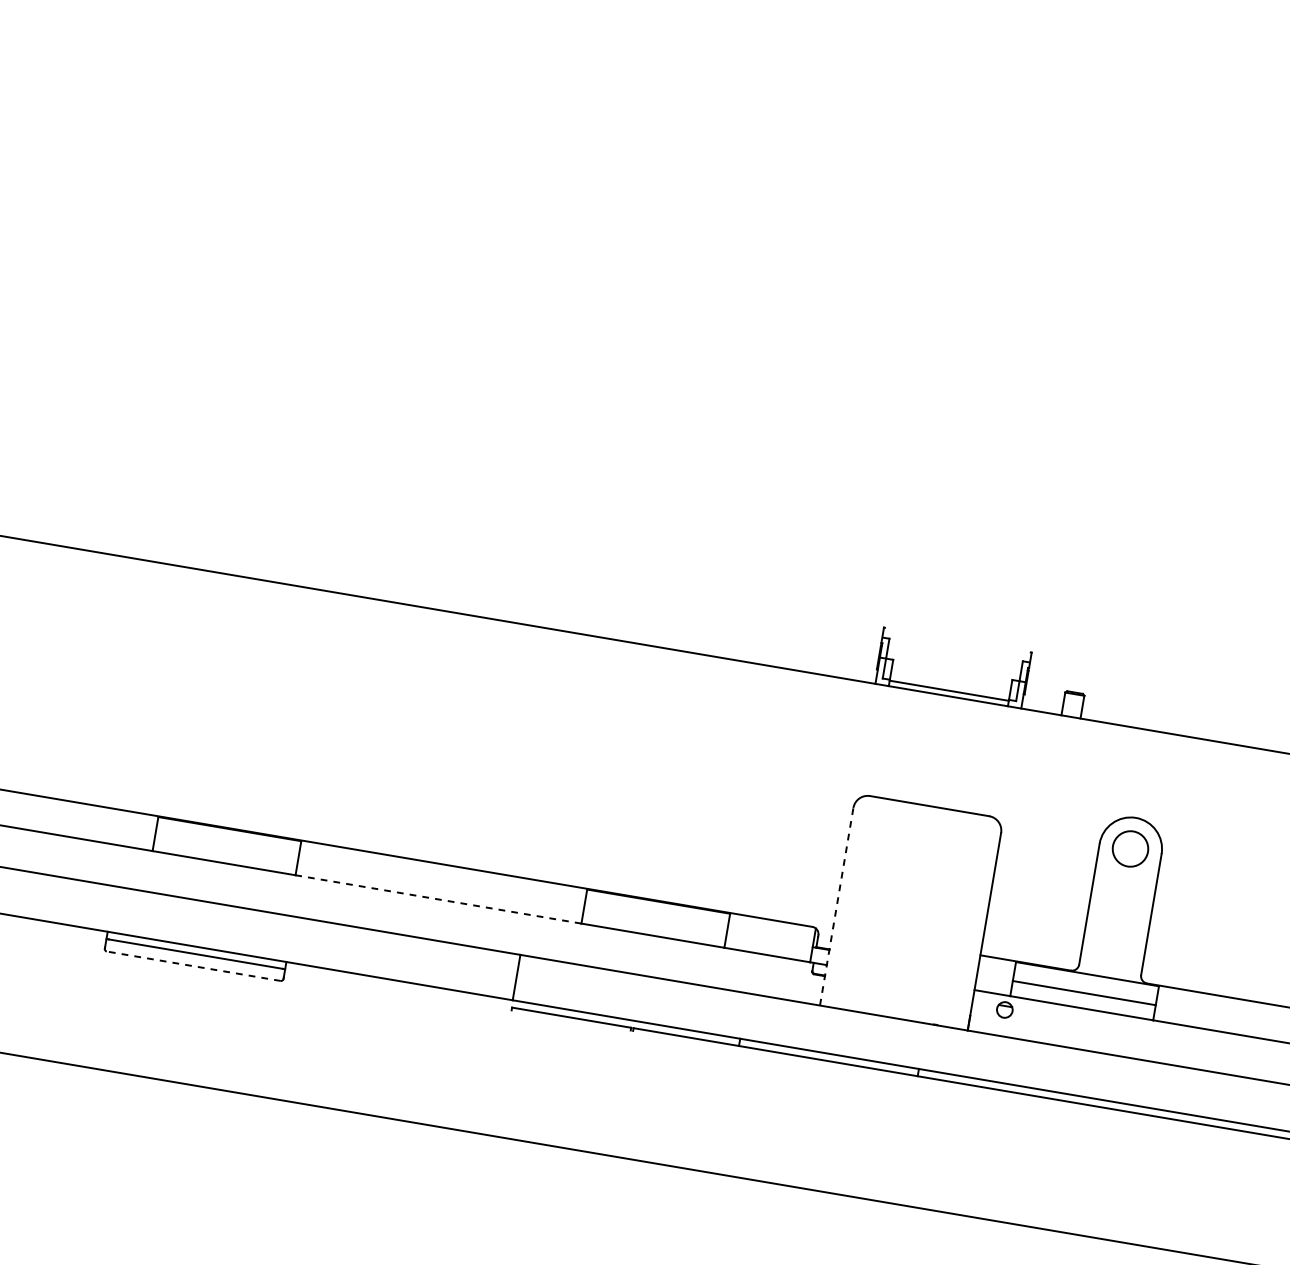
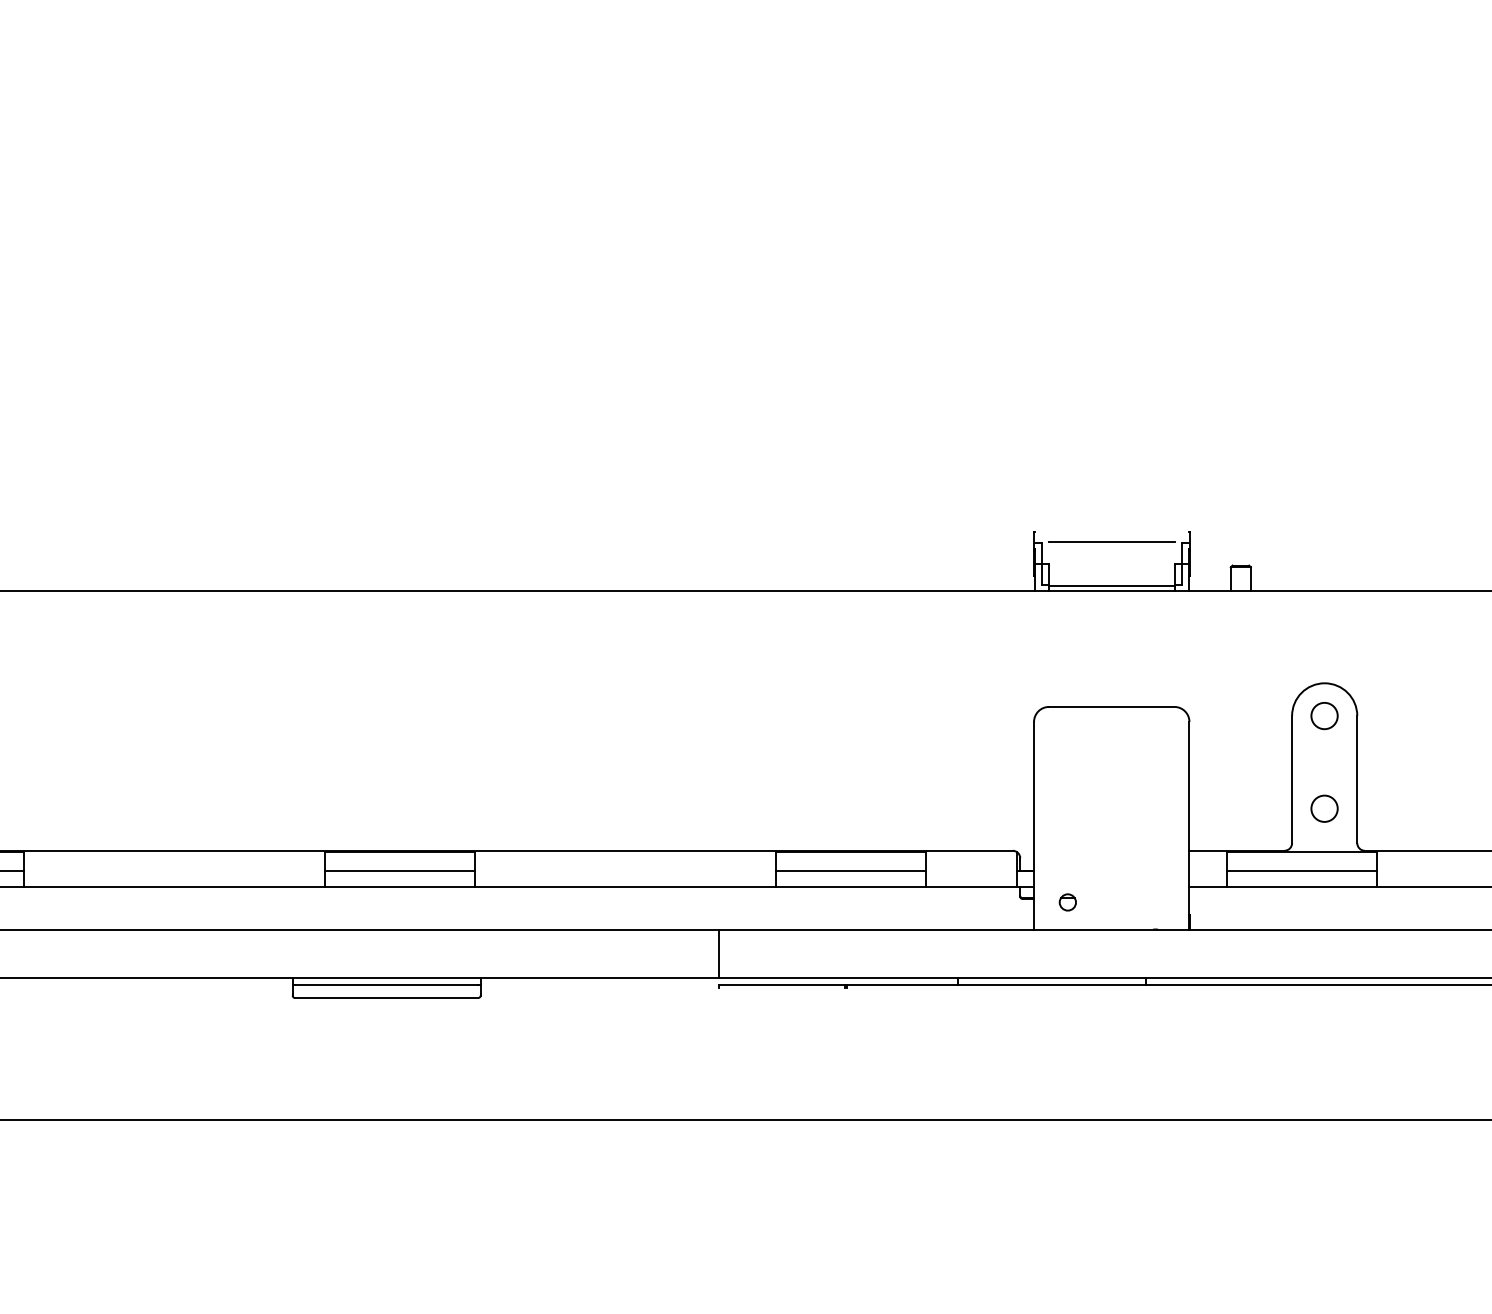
line: (956, 648) -> (1111, 541), added
line: (226, 848) -> (399, 871), added
circle: (1130, 848) -> (1324, 715), size x0.71
line: (437, 899) -> (624, 887), dashed -> solid
line: (837, 906) -> (1034, 825), dashed -> solid
line: (654, 920) -> (850, 871), added
circle: (1115, 936) -> (1324, 808), added
line: (193, 966) -> (386, 998), dashed -> solid
part: (1004, 1009) -> (1067, 902), moved

